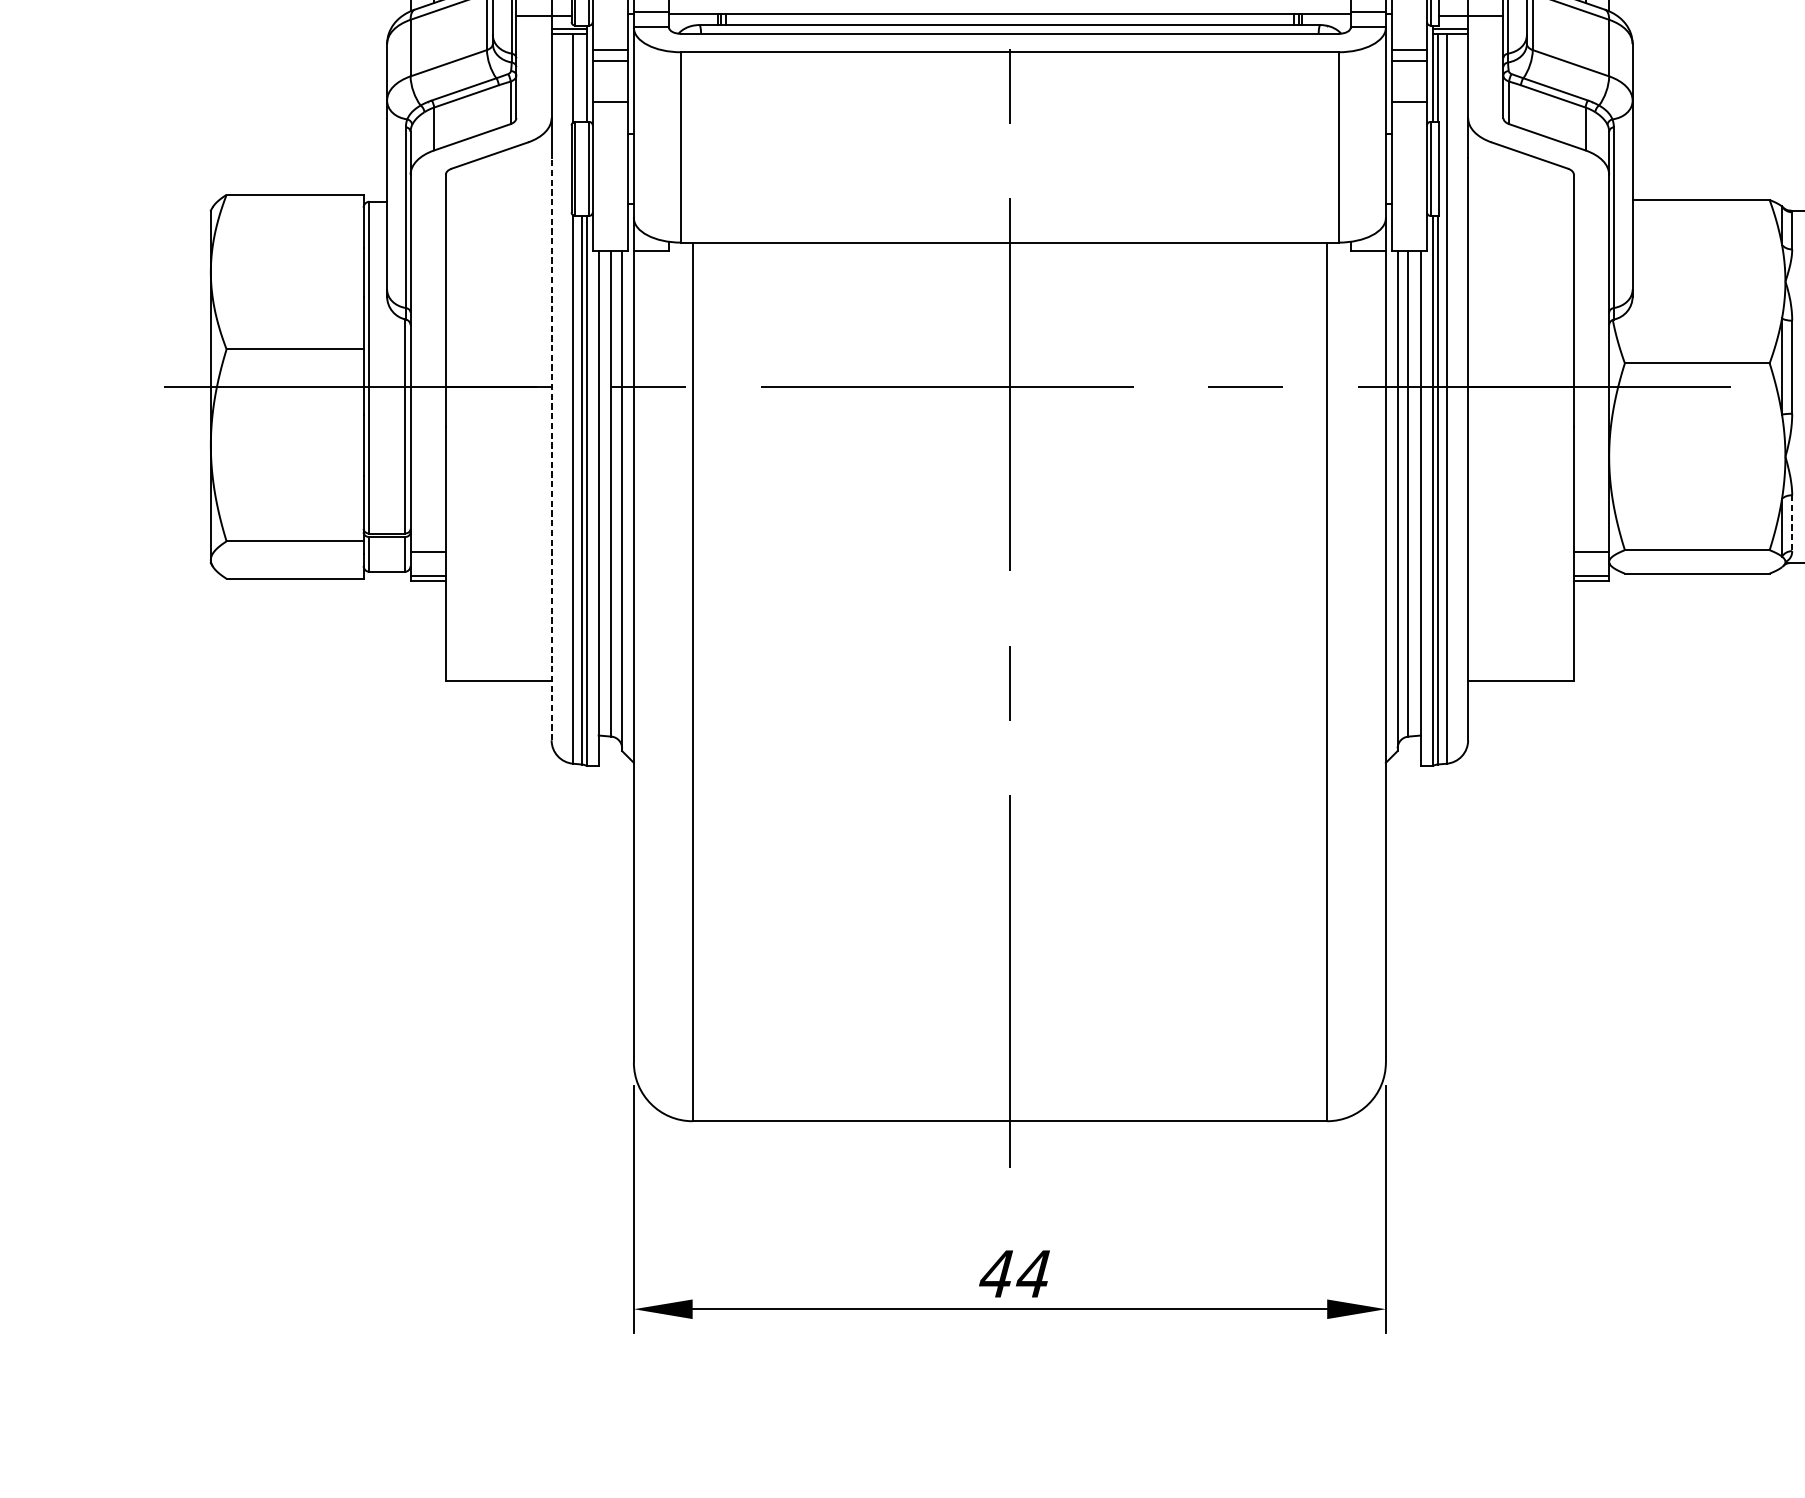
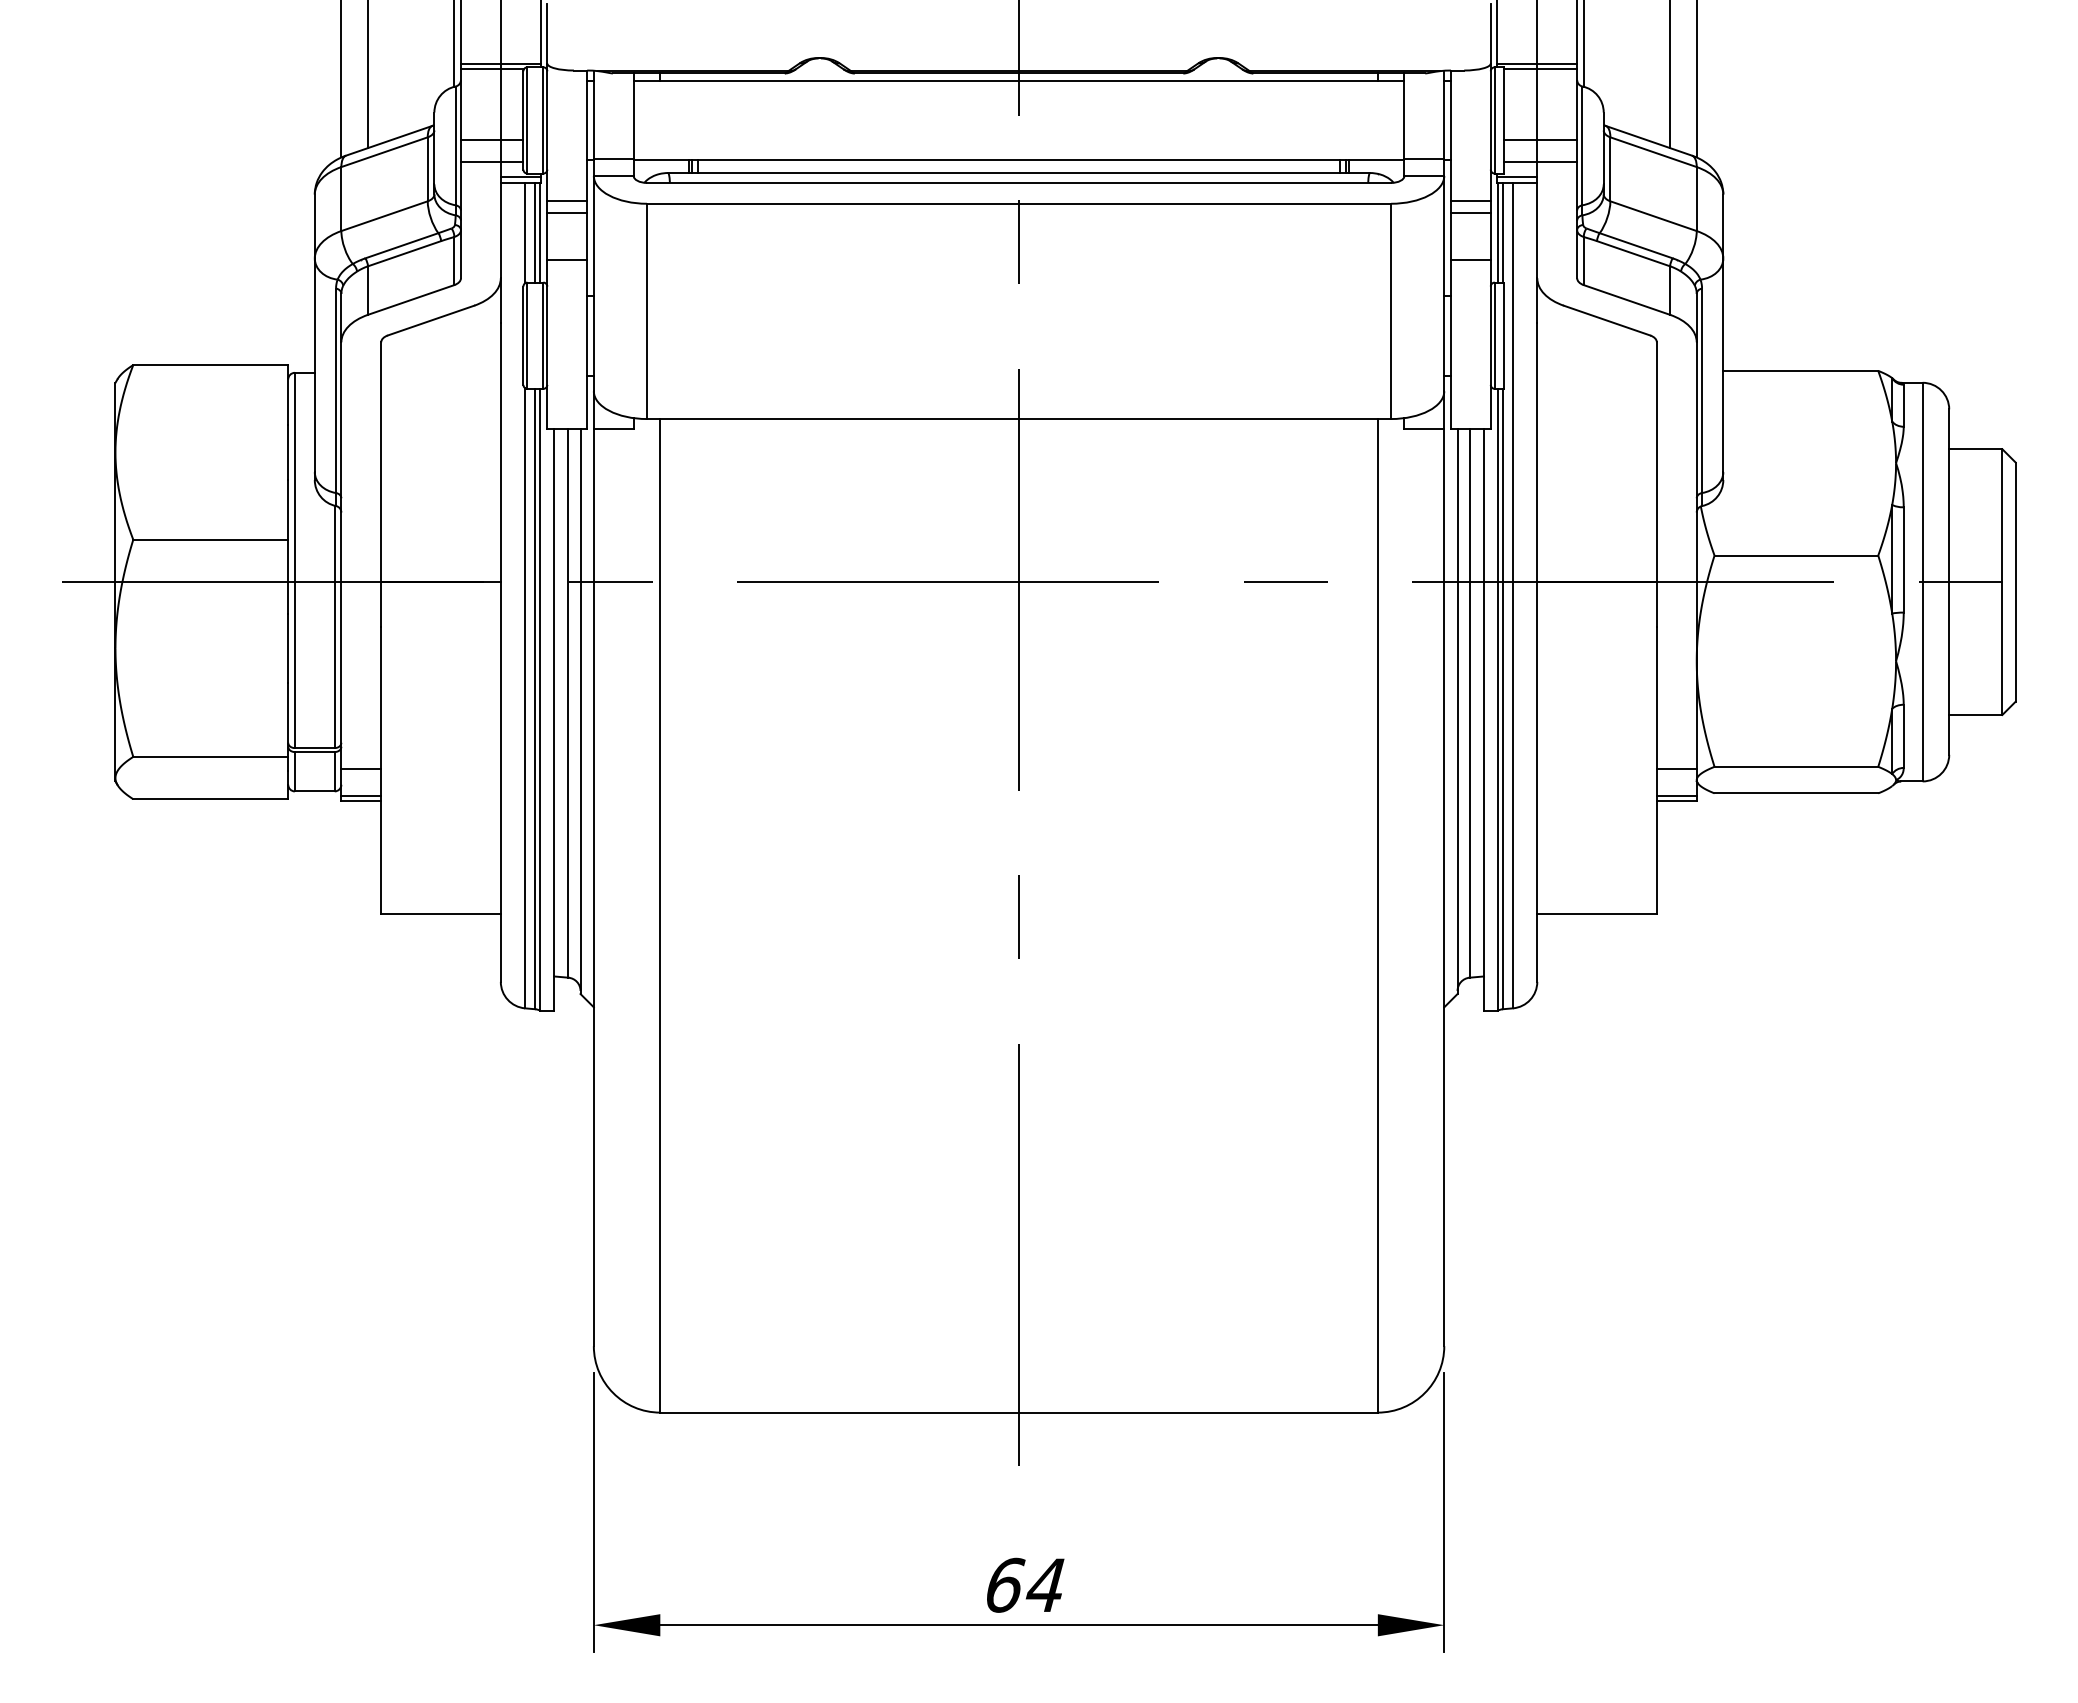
line: (582, 77) -> (535, 232), added
line: (551, 448) -> (500, 651), dashed -> solid
line: (1791, 523) -> (1903, 736), dashed -> solid
text: (997, 1273) -> (1004, 1584), 44 -> 64

